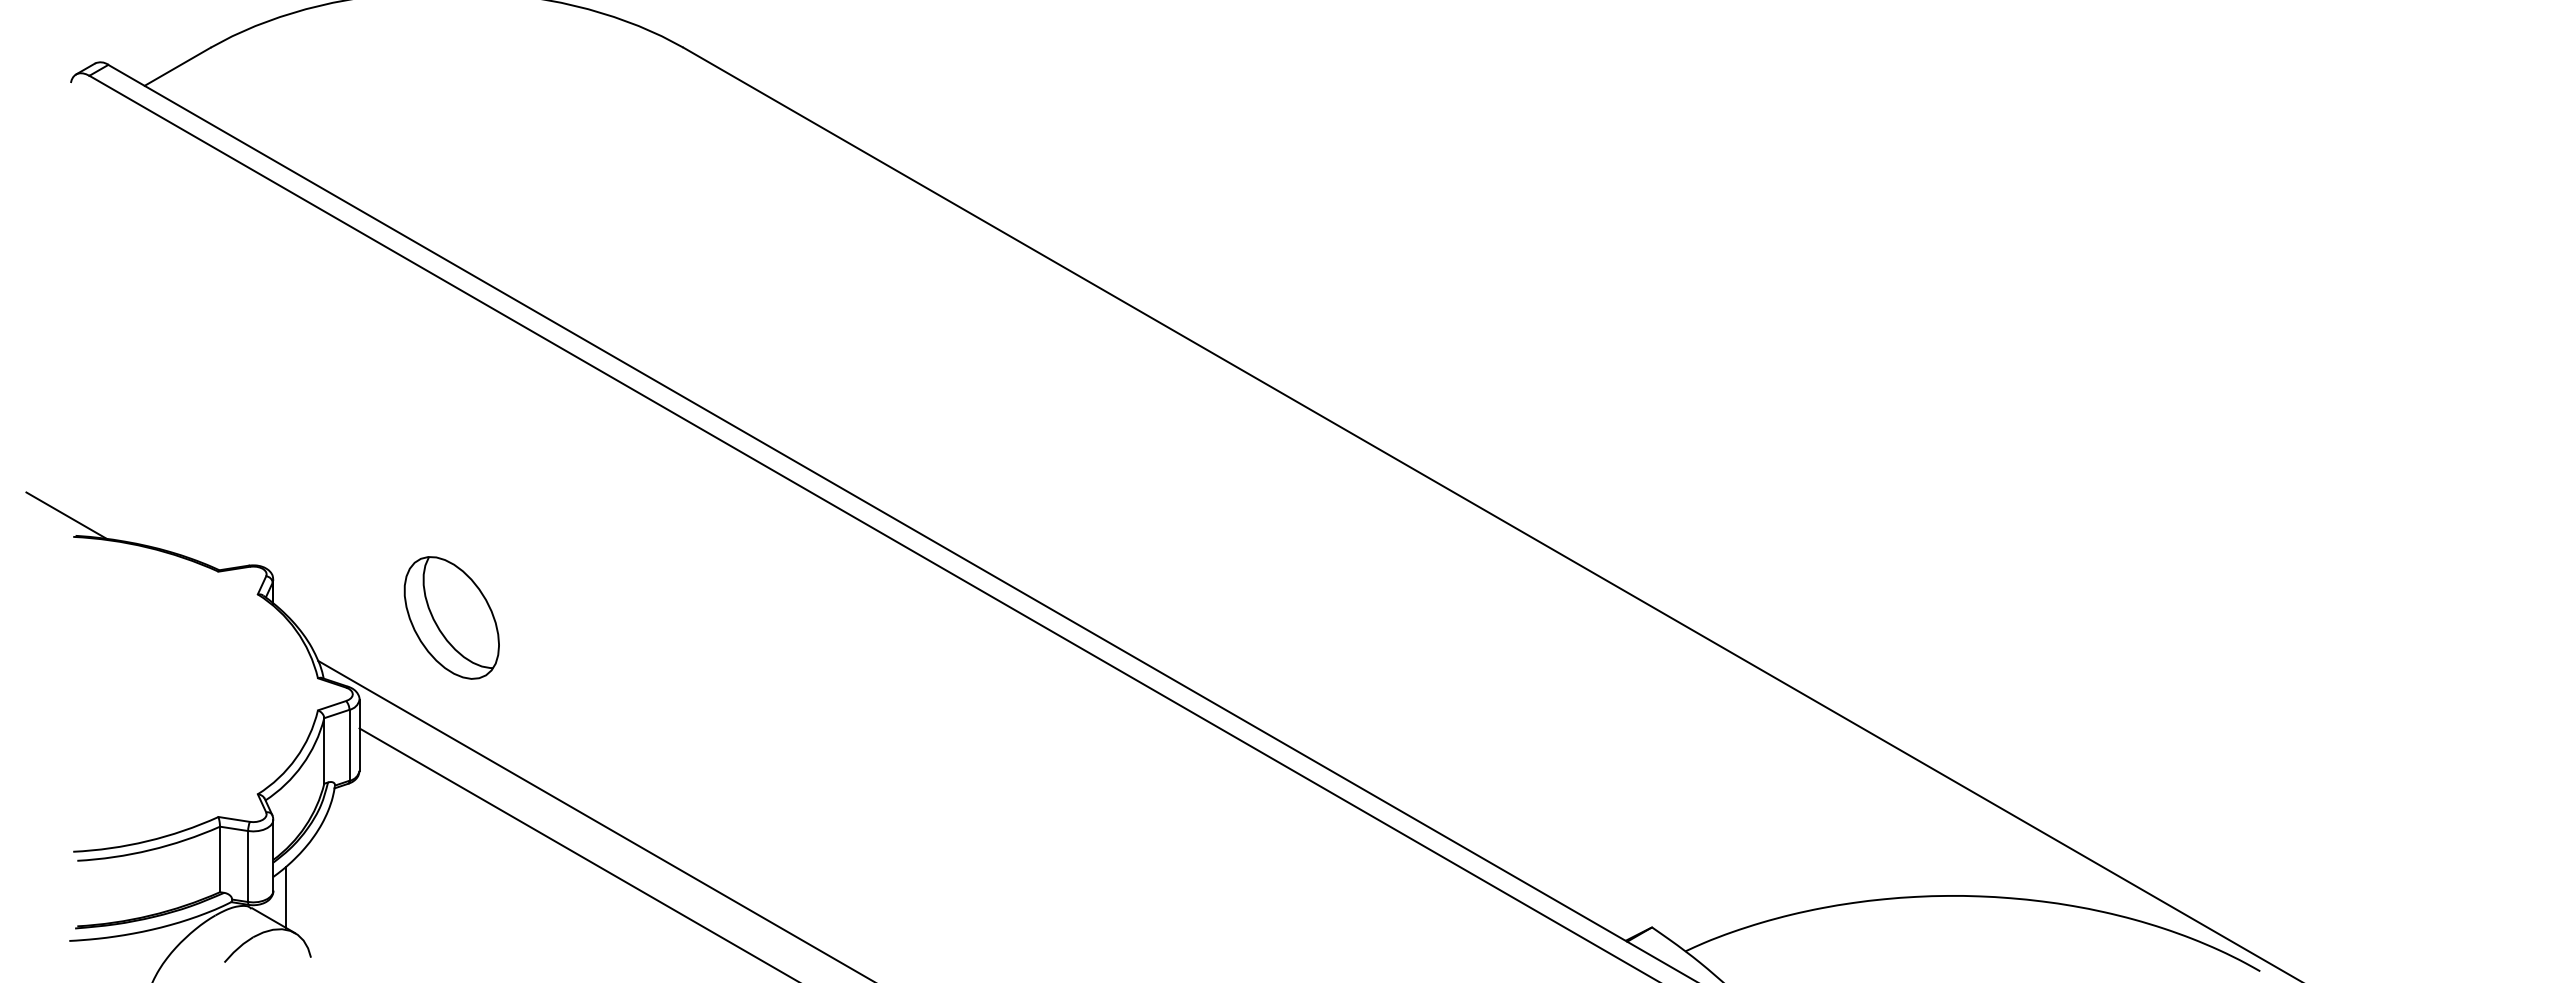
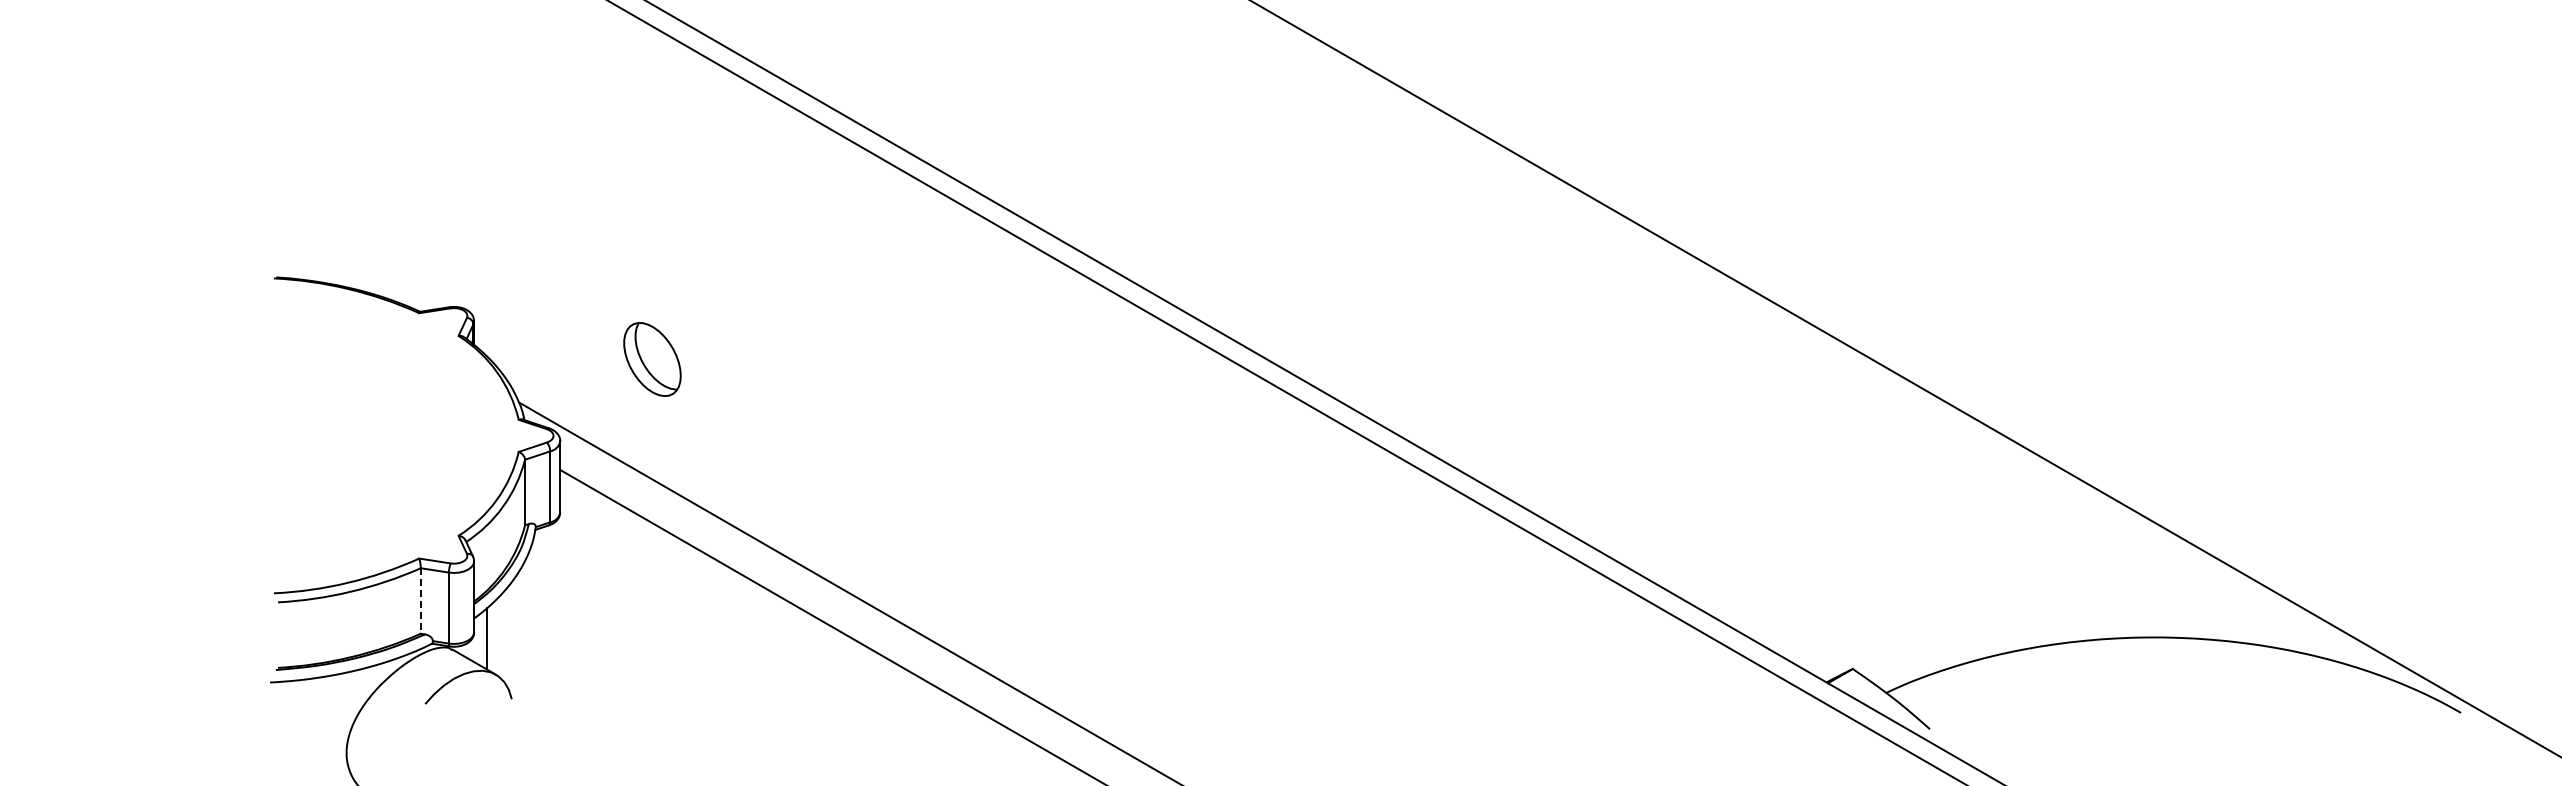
line: (66, 515) -> (267, 257), removed
part: (451, 617) -> (652, 359), size x0.6
line: (220, 859) -> (421, 601), solid -> dashed

